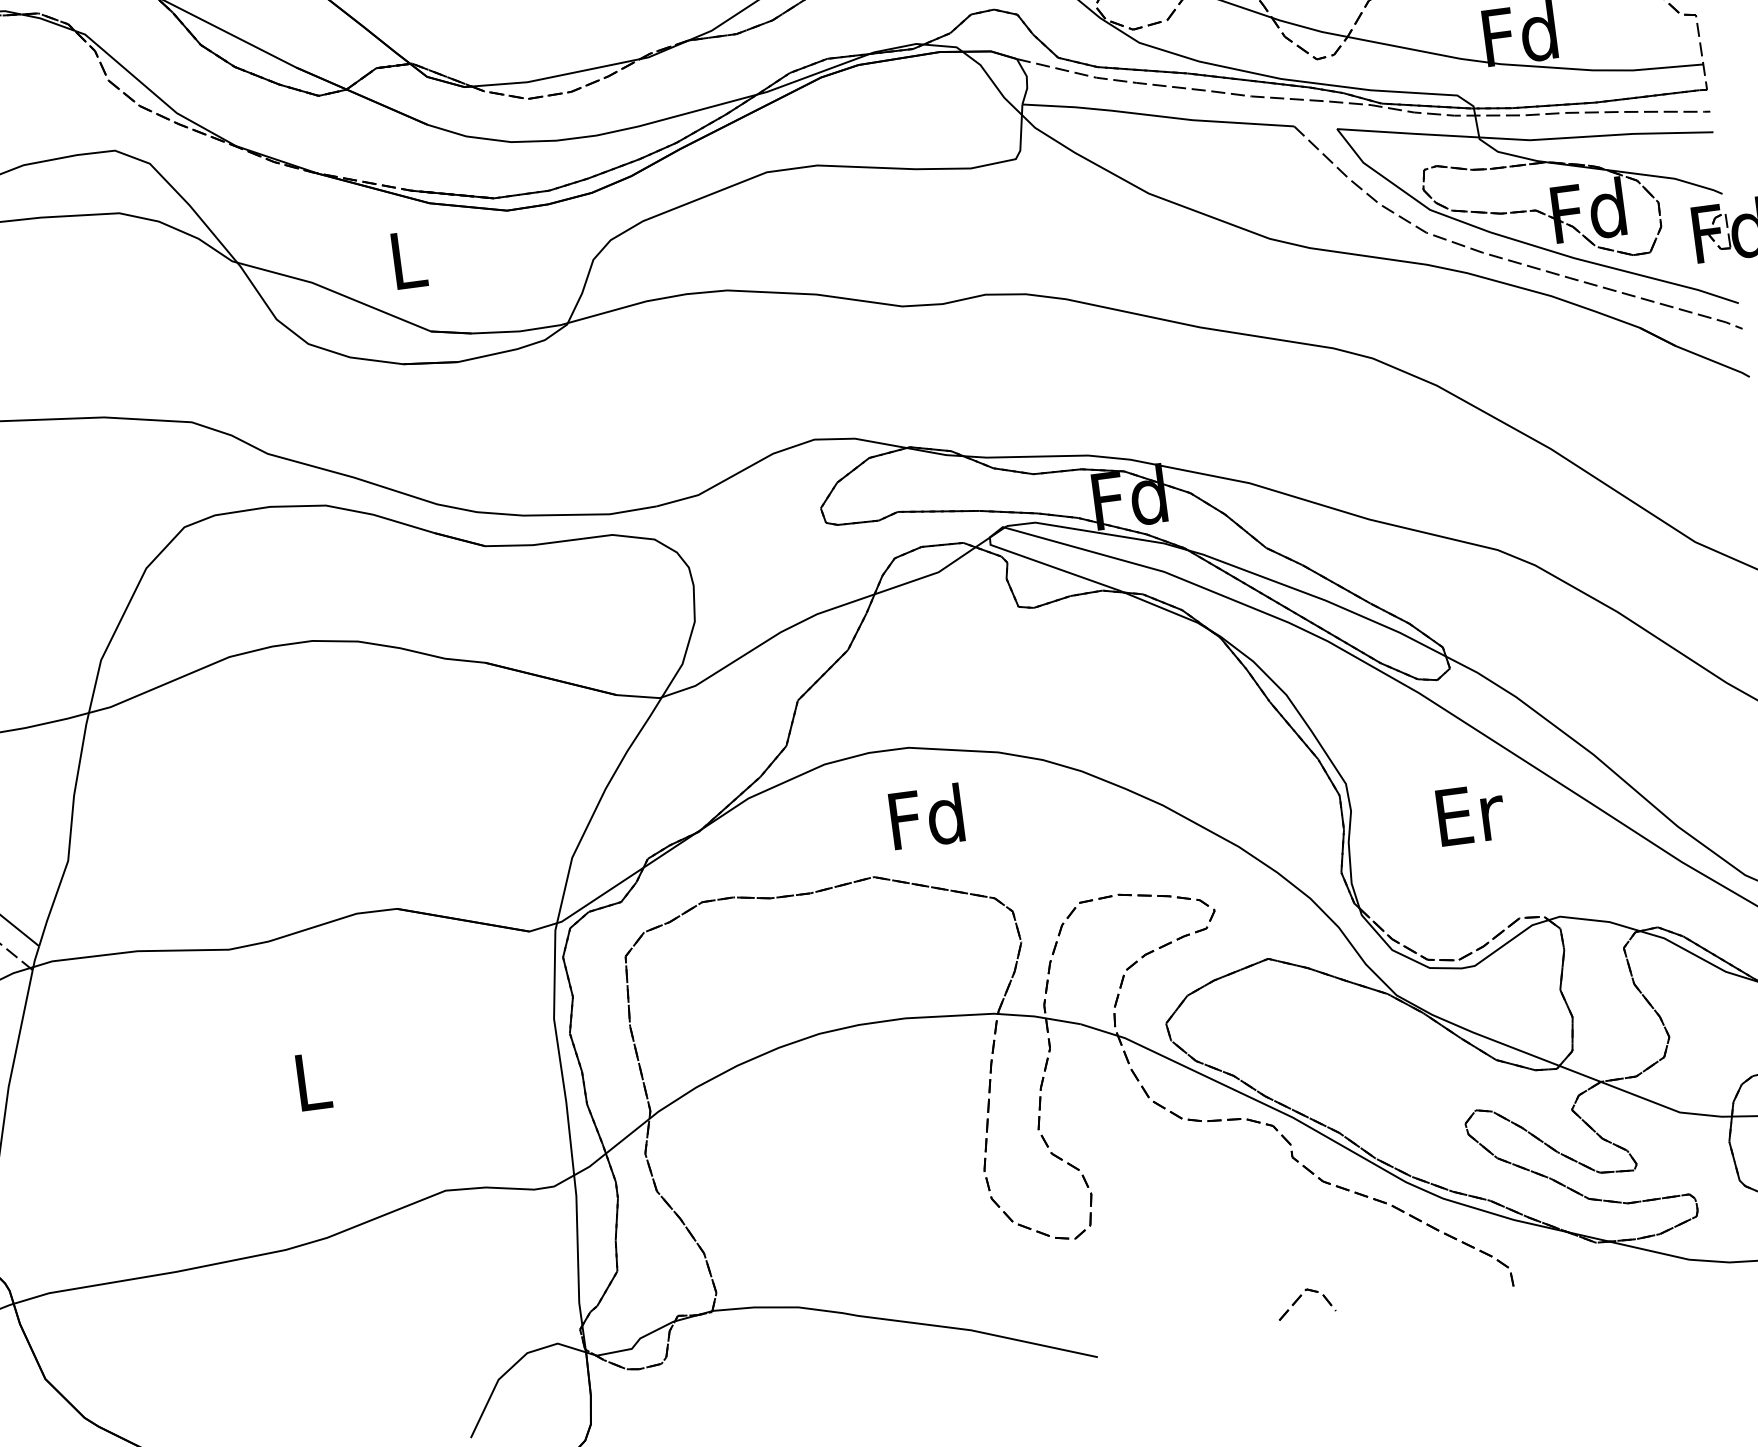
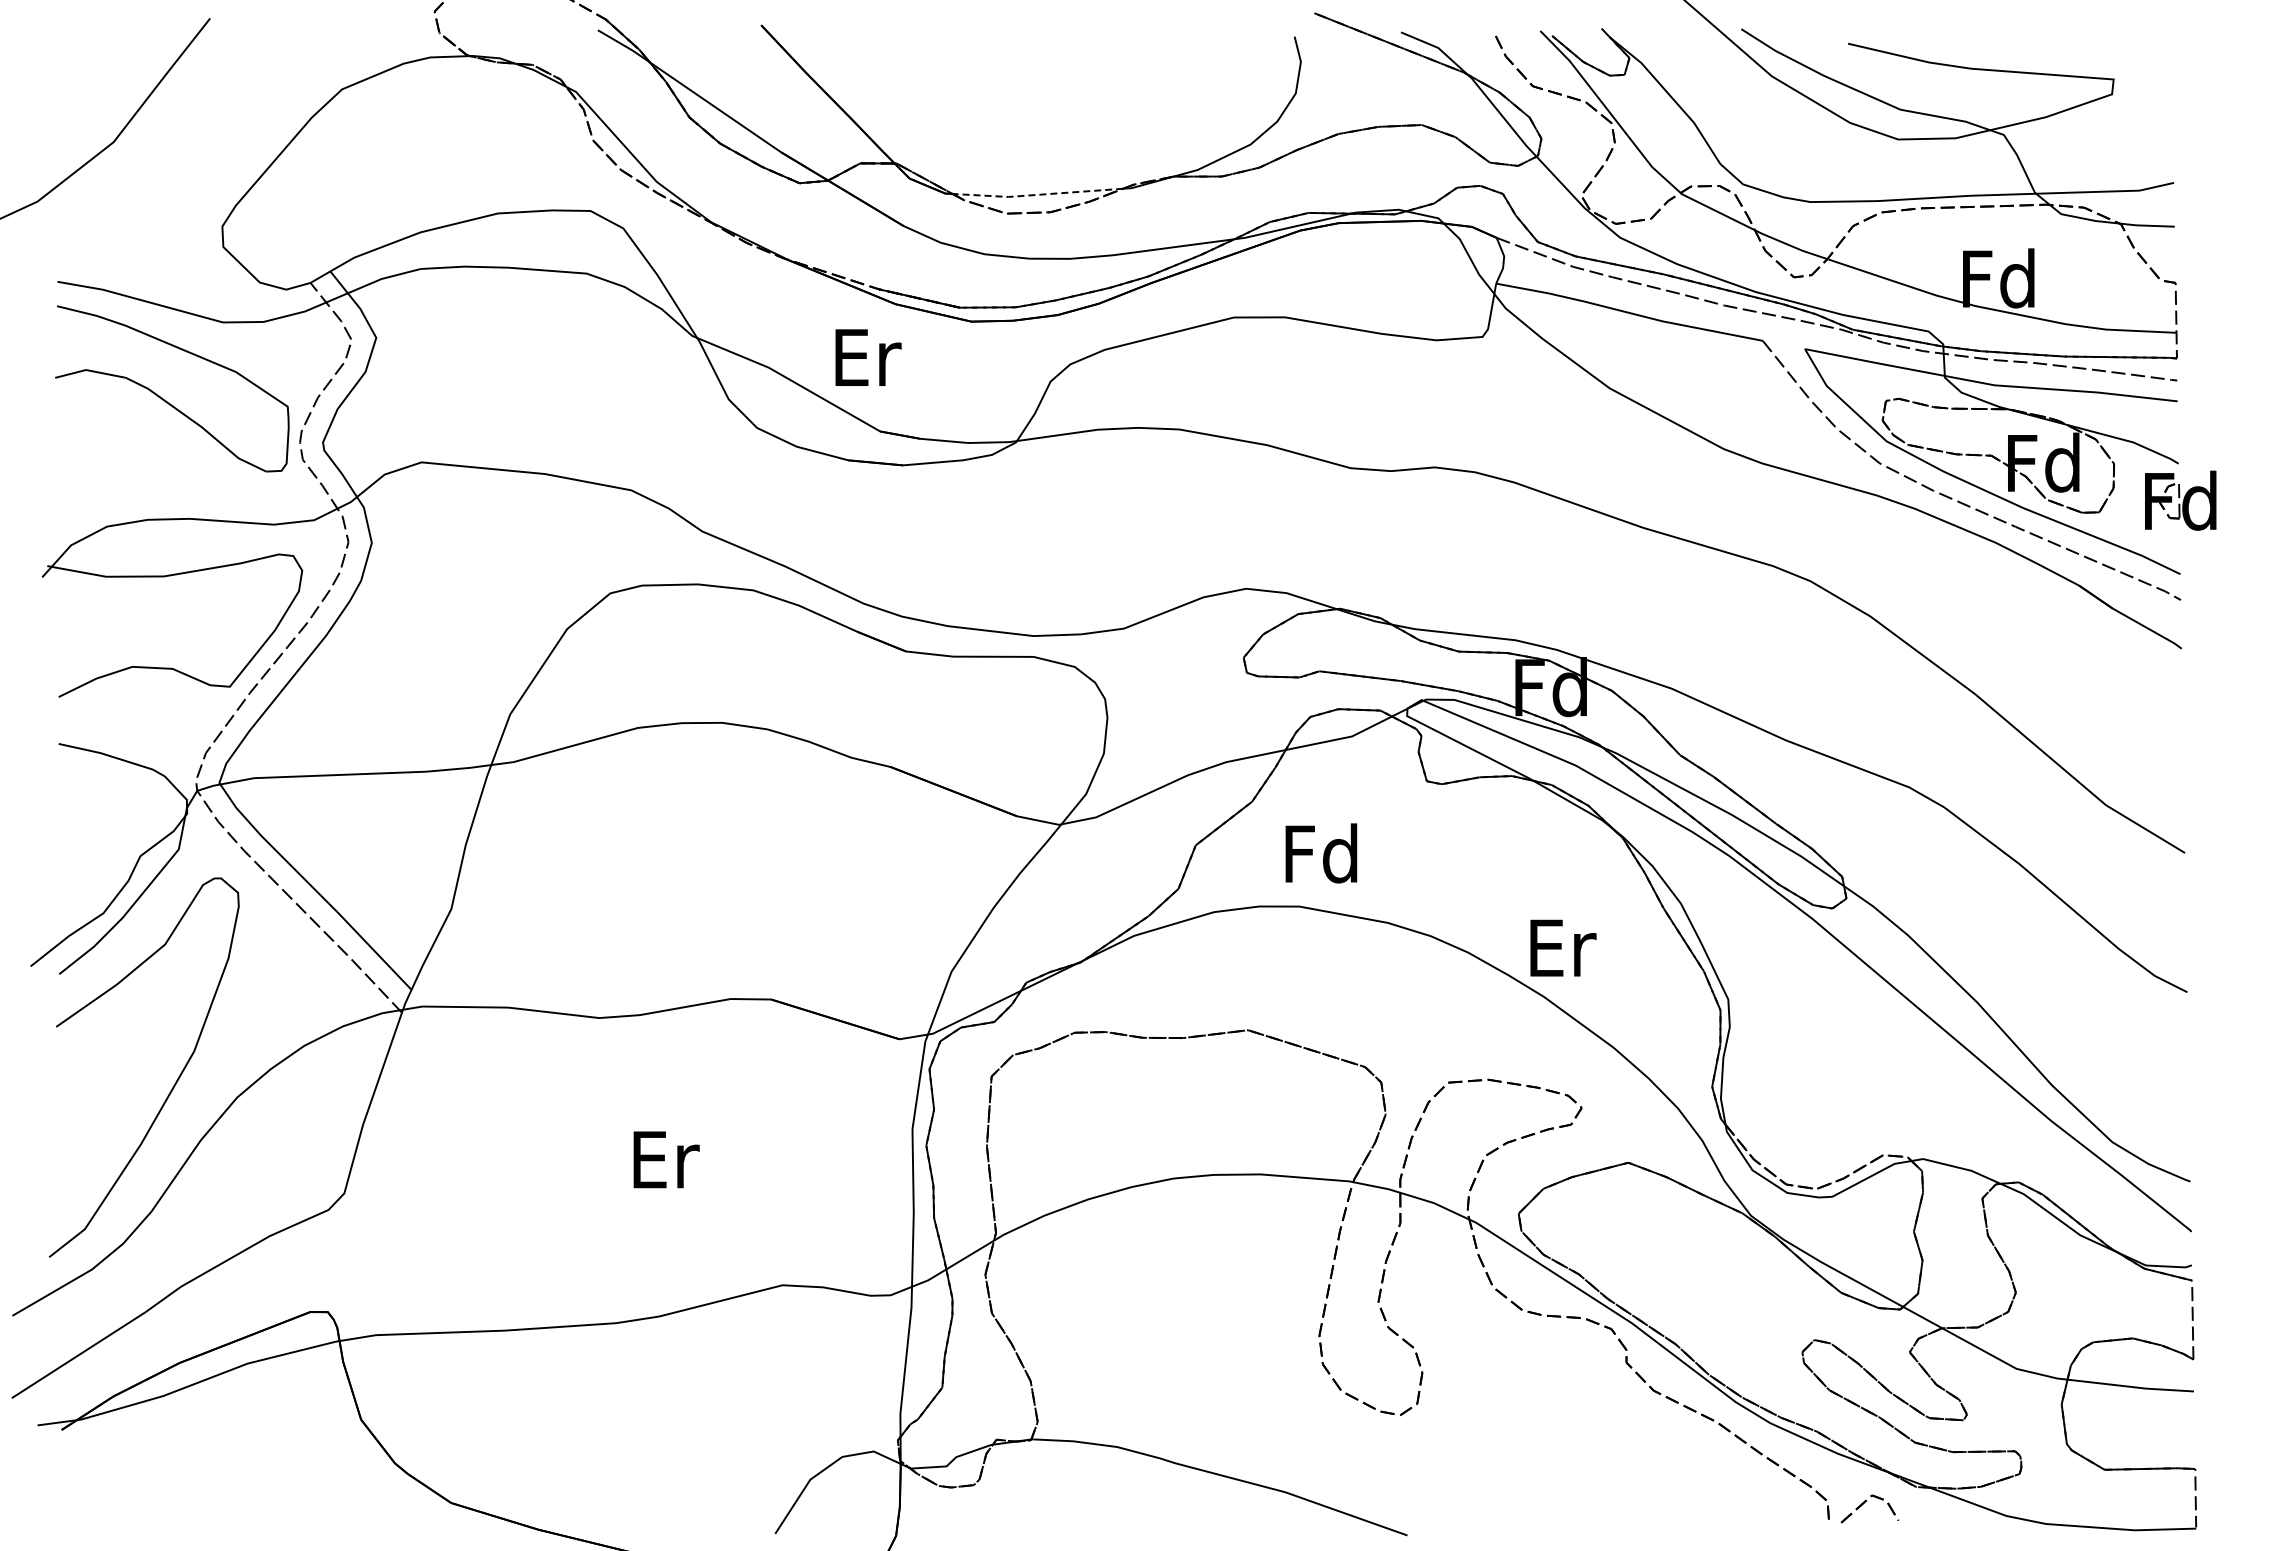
line: (555, 75) -> (1037, 194), solid -> dashed
text: (409, 259) -> (868, 357), L -> Er
text: (1471, 813) -> (1563, 947), moved
text: (926, 816) -> (1321, 853), moved
text: (314, 1081) -> (666, 1159), L -> Er
part: (1299, 1298) -> (1864, 1503), moved

